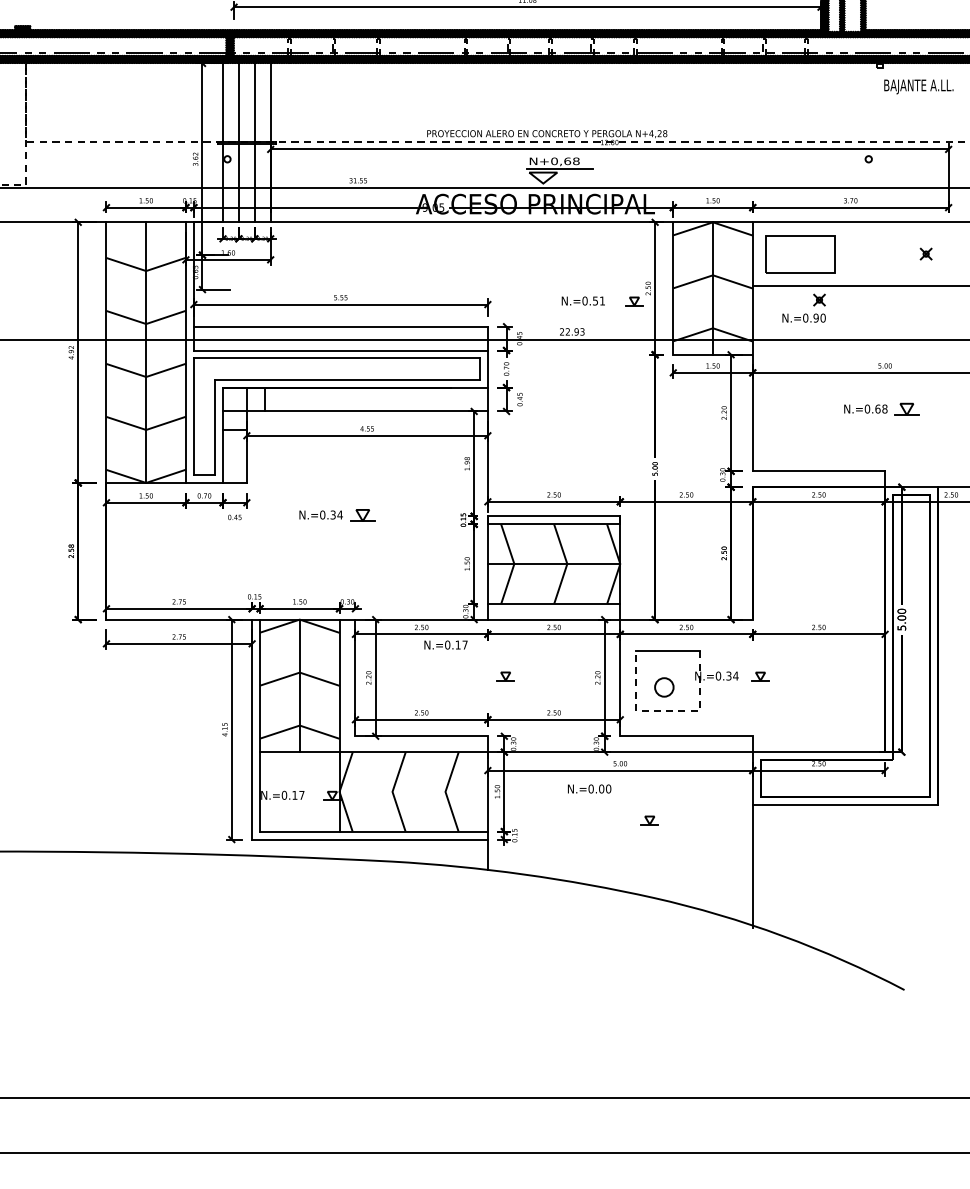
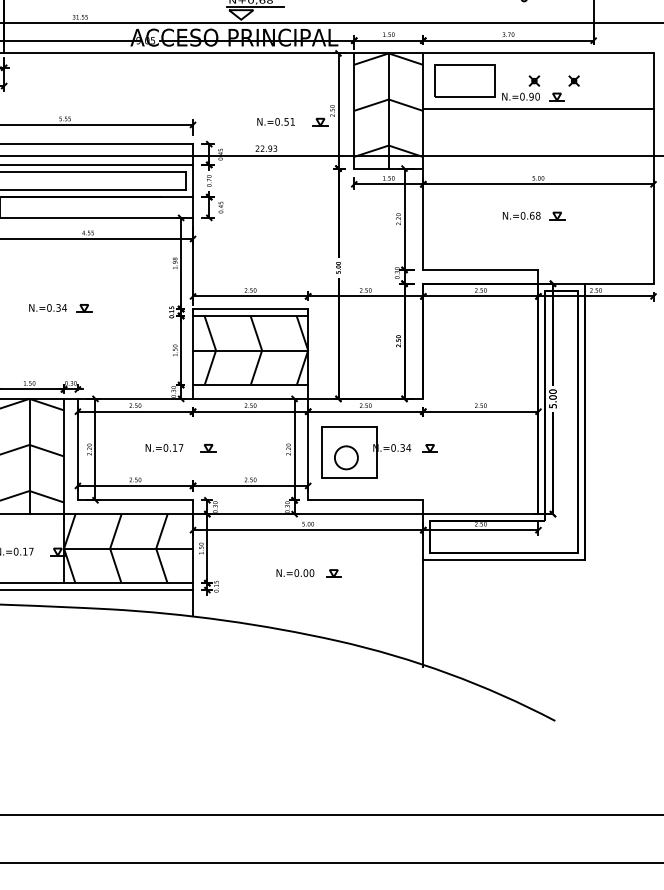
part: (906, 272) -> (557, 97), added
part: (805, 313) -> (522, 92), moved
part: (906, 409) -> (557, 216), size x0.71
part: (362, 515) -> (84, 308), size x0.71
text: (445, 644) -> (164, 447), moved
circle: (664, 687) -> (346, 457), size x1.43
line: (667, 710) -> (349, 477), dashed -> solid
text: (589, 788) -> (295, 572), moved
line: (413, 791) -> (128, 548), added

